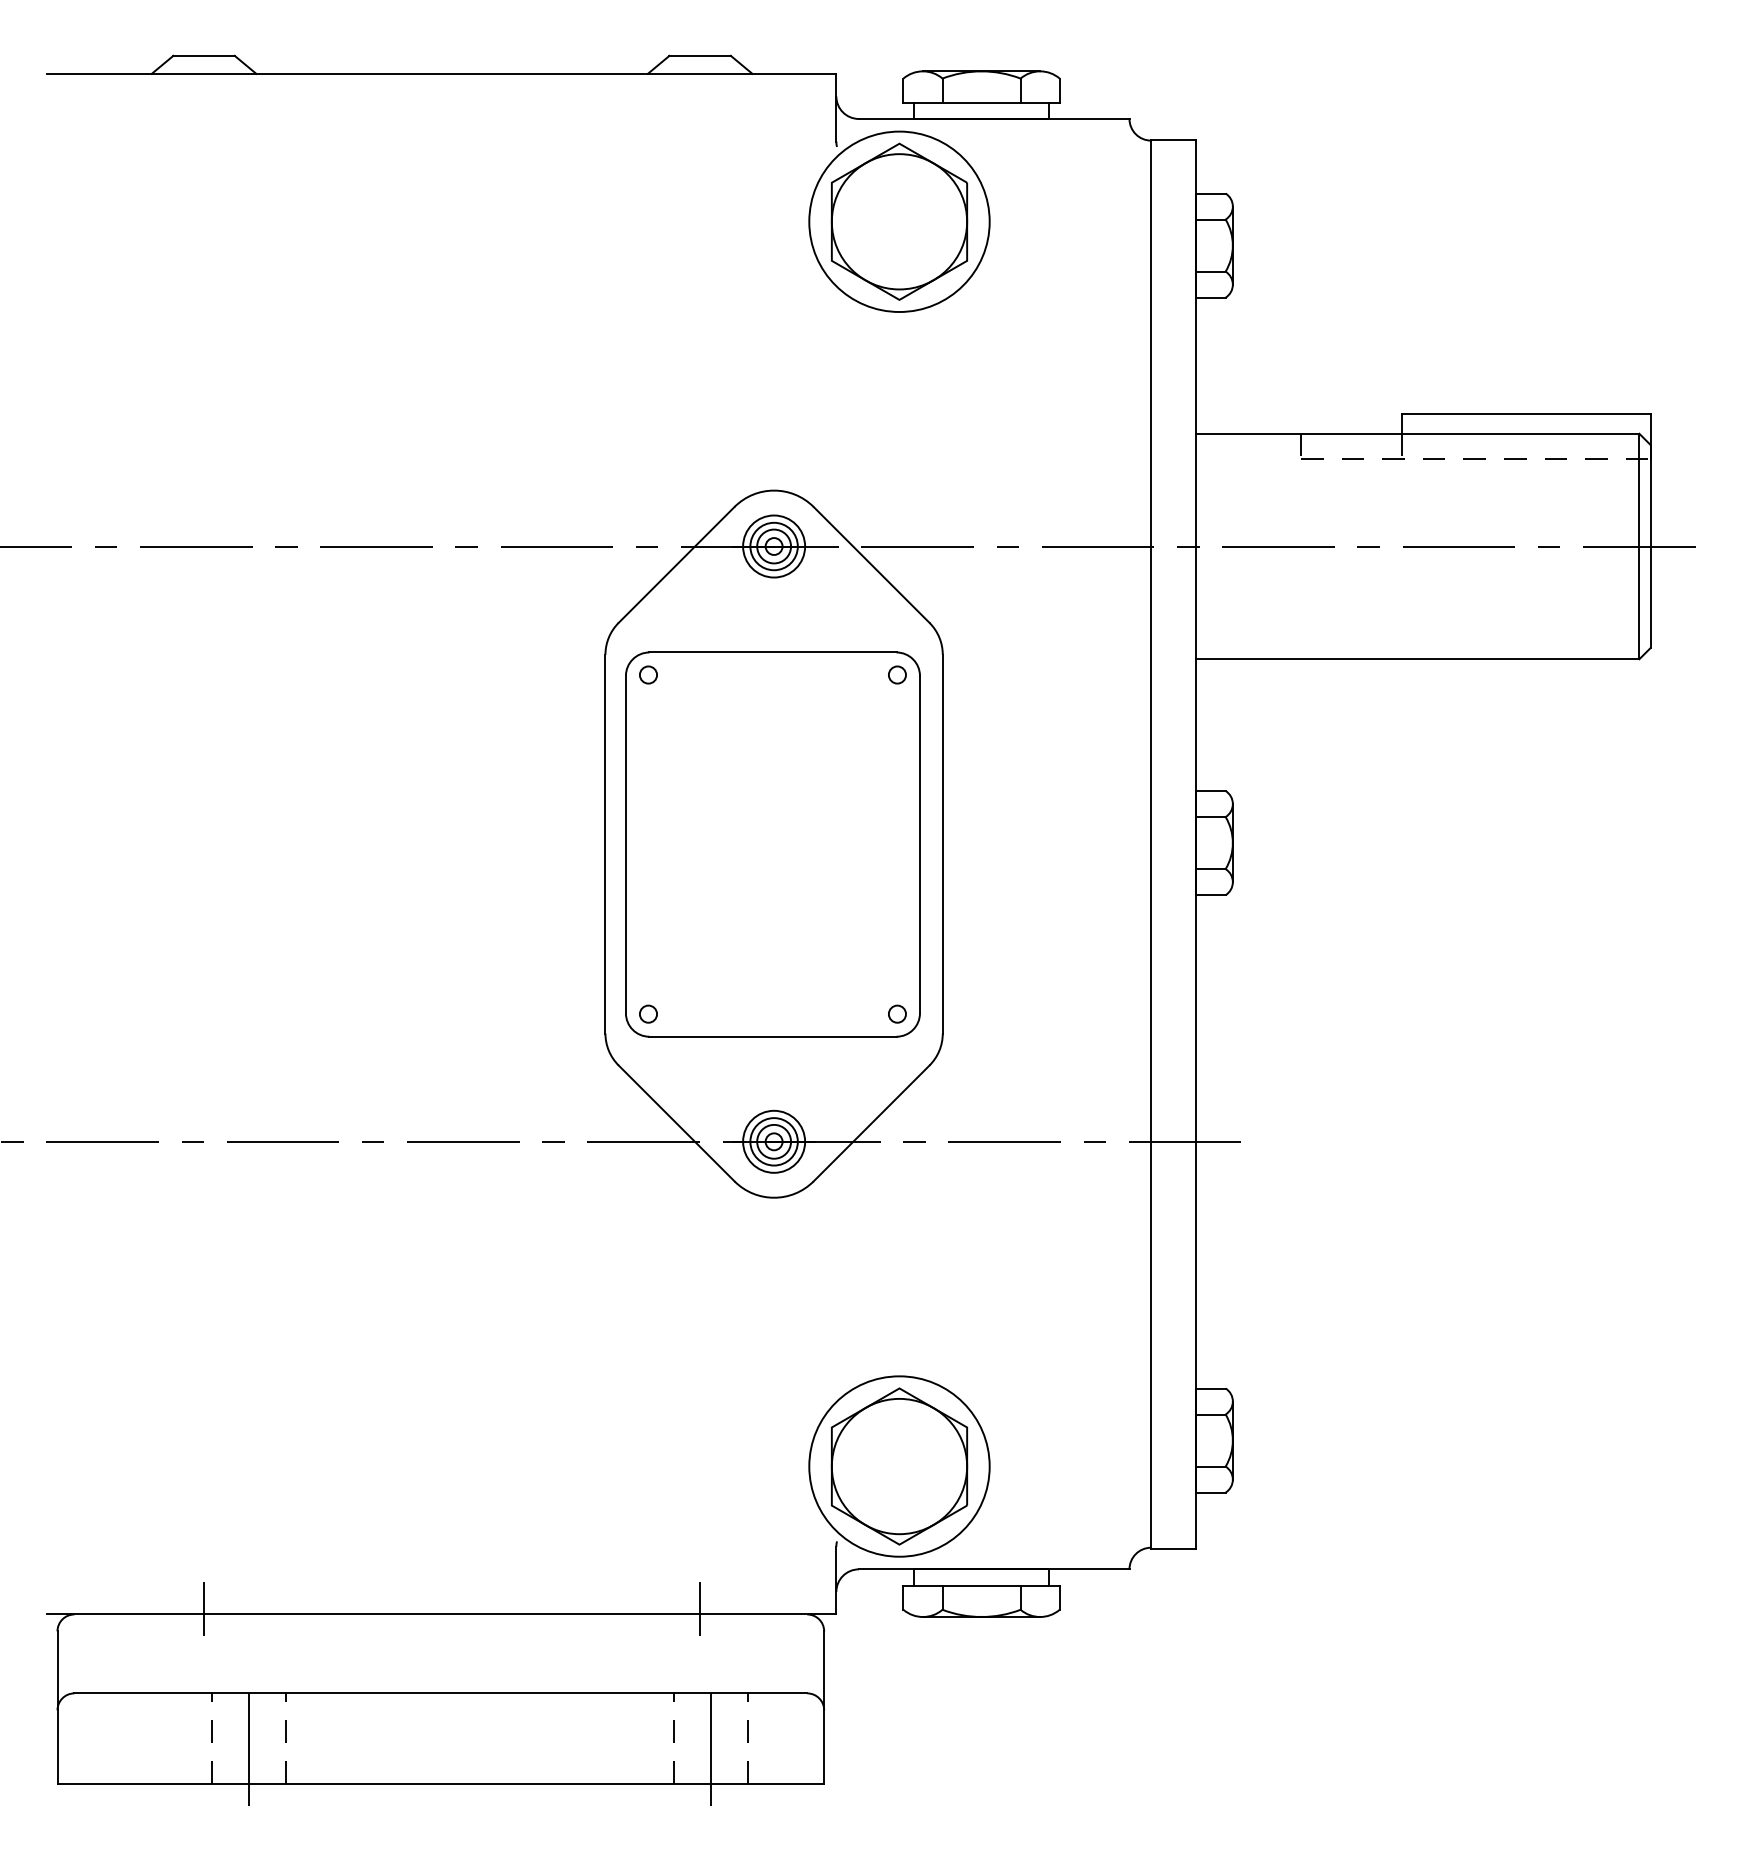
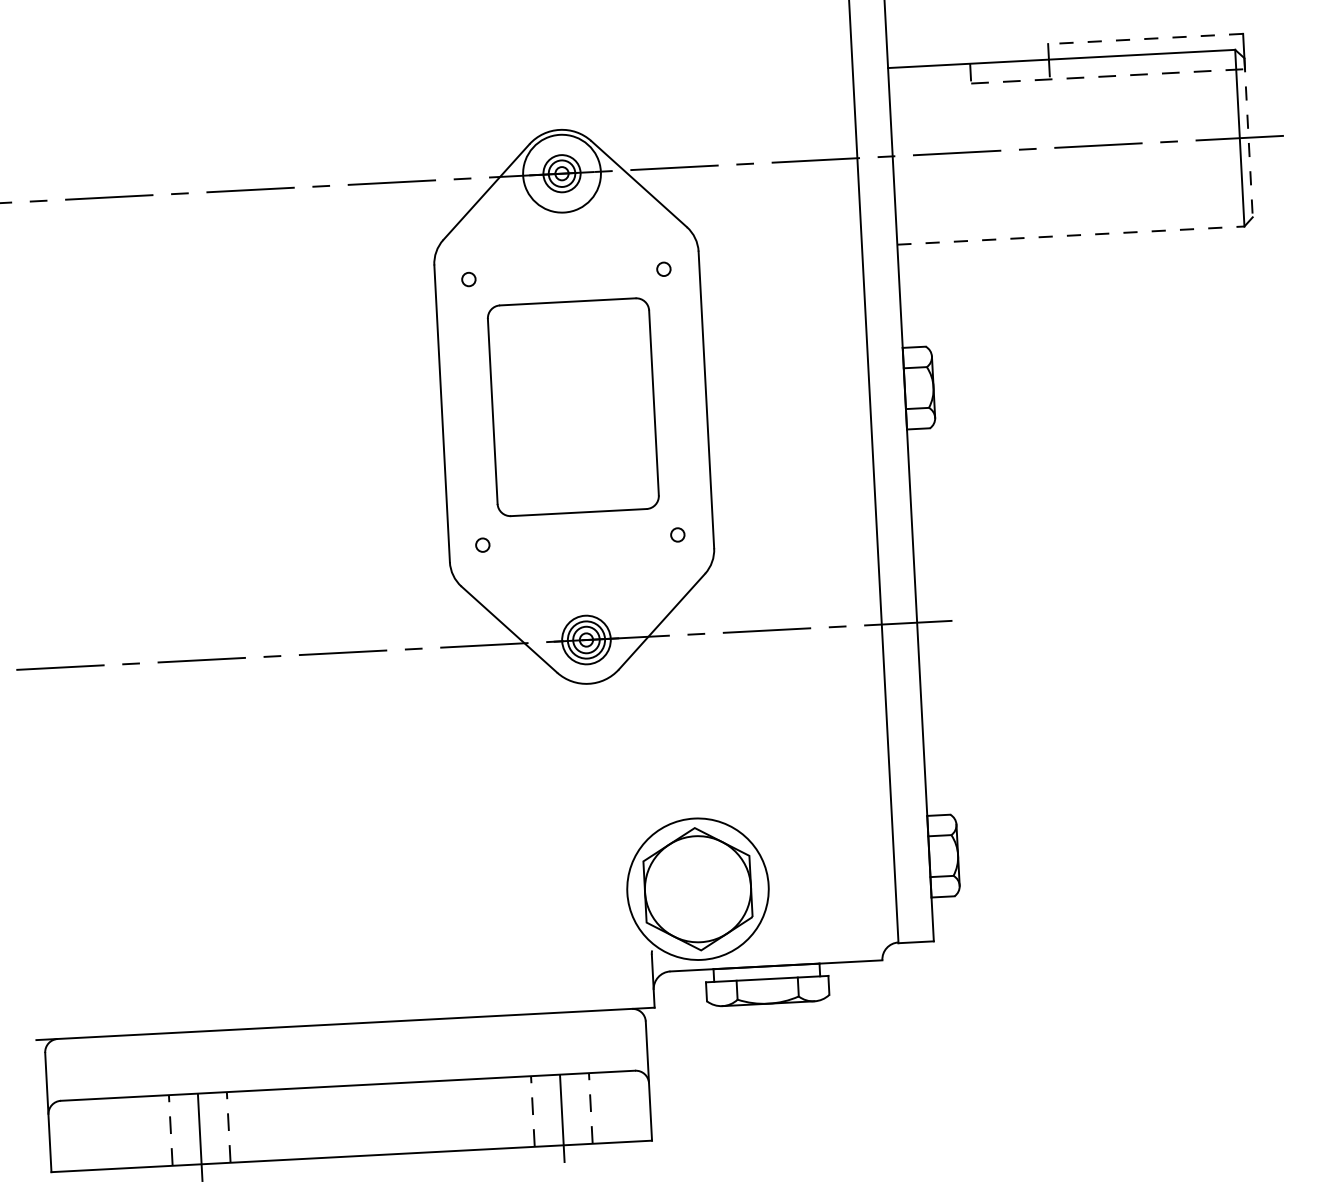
line: (1525, 413) -> (1145, 38), solid -> dashed
circle: (774, 546) -> (562, 173), size x1.6
line: (1650, 546) -> (1248, 137), solid -> dashed
line: (1417, 659) -> (1070, 235), solid -> dashed
part: (772, 844) -> (573, 407), size x0.7
line: (204, 1608) -> (159, 1028), removed
line: (700, 1608) -> (547, 1008), removed

